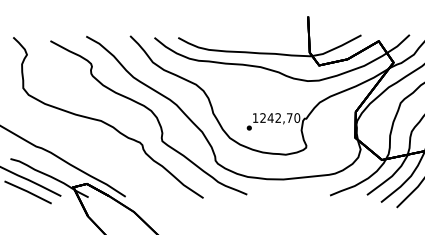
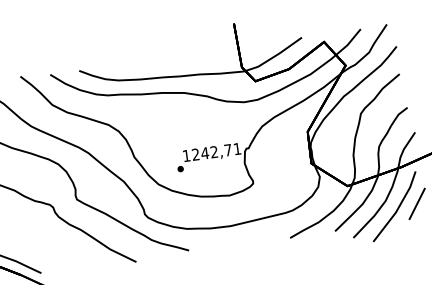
text: (297, 117) -> (237, 148), 1242,70 -> 1242,71

